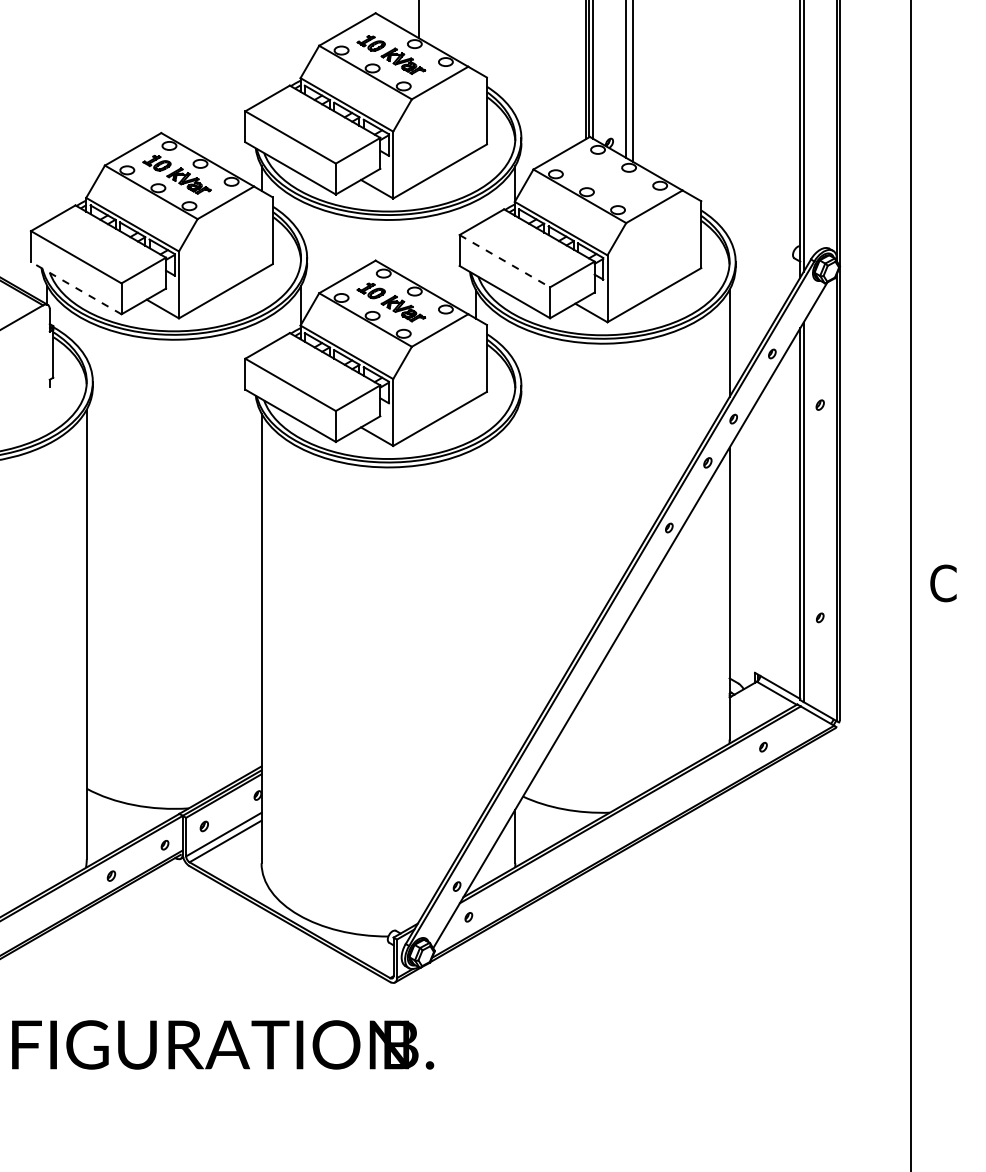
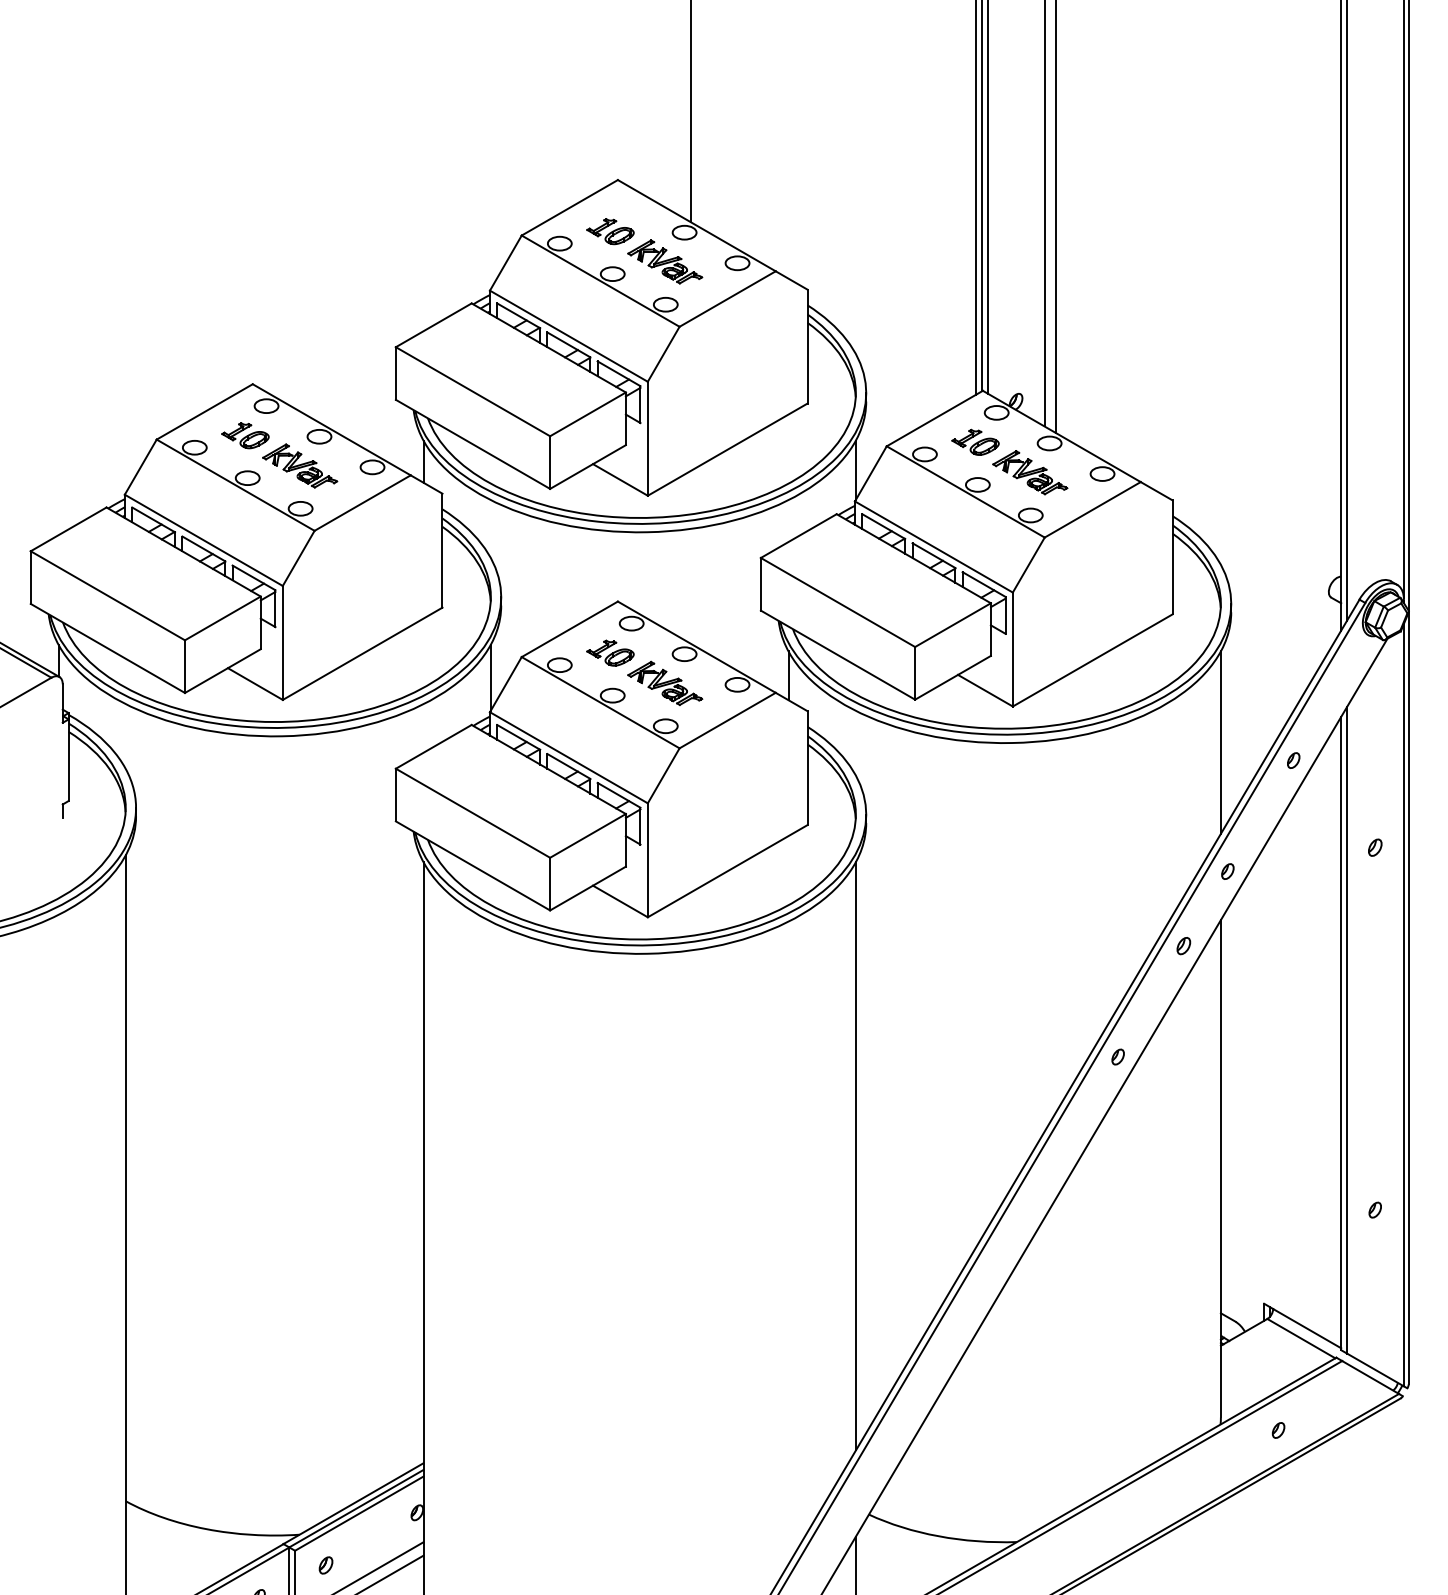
part: (605, 178) -> (1009, 461), added
line: (505, 261) -> (839, 603), dashed -> solid
line: (75, 287) -> (106, 647), dashed -> solid
line: (515, 585) -> (856, 1154), added

